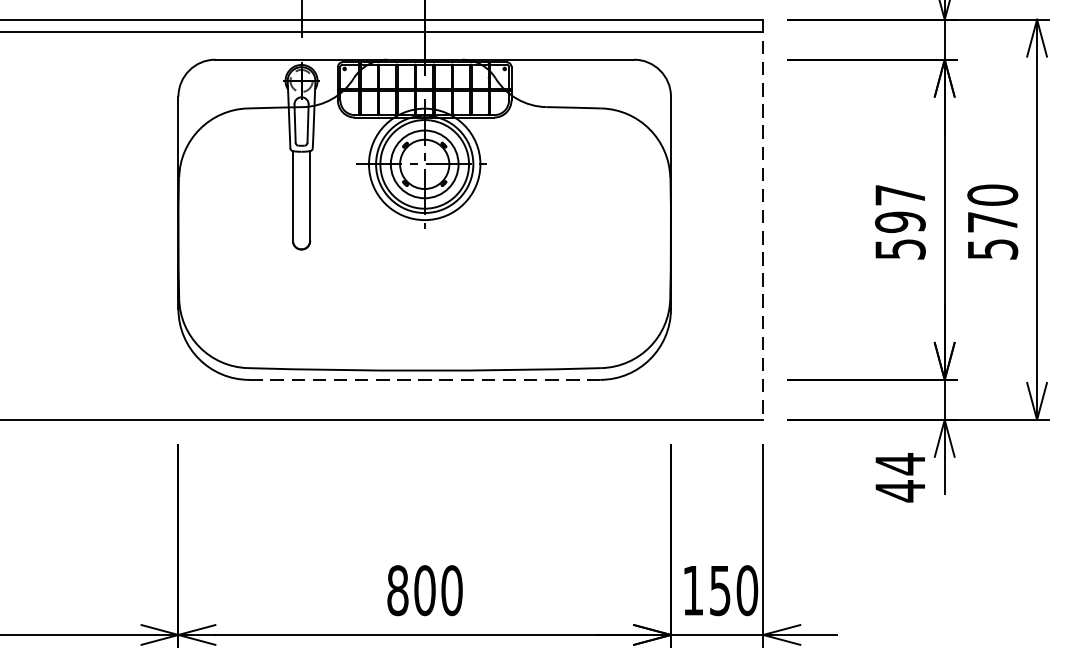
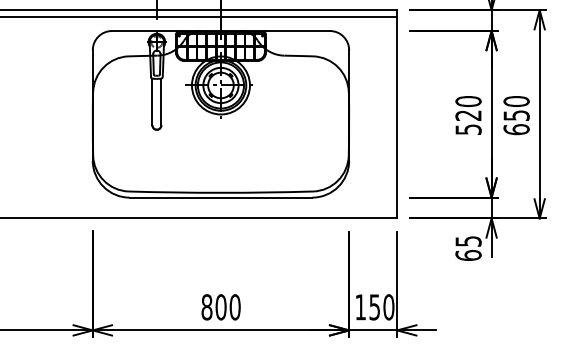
text: (900, 208) -> (468, 108), 597 -> 520
line: (763, 220) -> (397, 114), dashed -> solid
text: (992, 235) -> (516, 122), 570 -> 650
line: (425, 379) -> (221, 197), dashed -> solid
text: (900, 477) -> (468, 248), 44 -> 65

